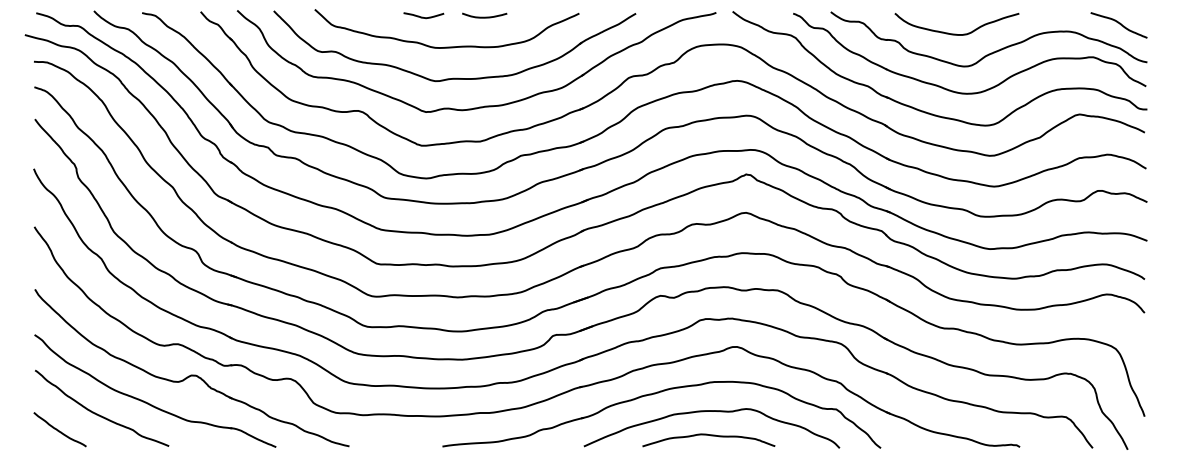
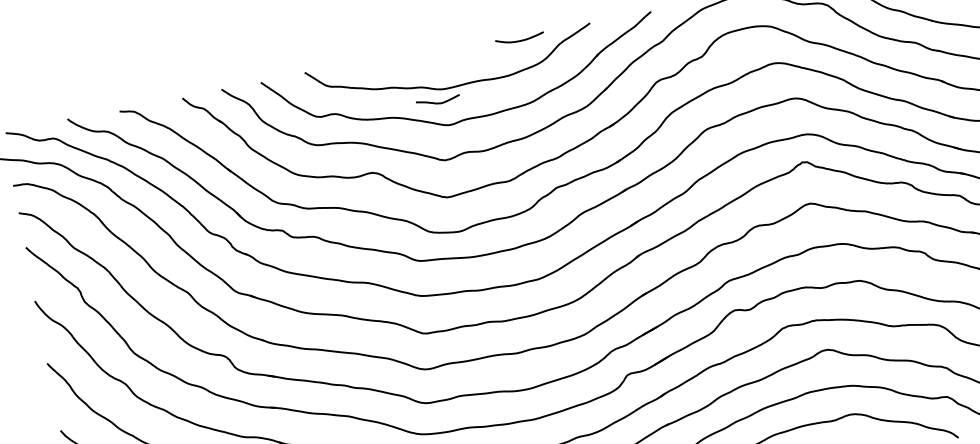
curve: (423, 16) -> (438, 101), moved
curve: (484, 16) -> (519, 39), moved

